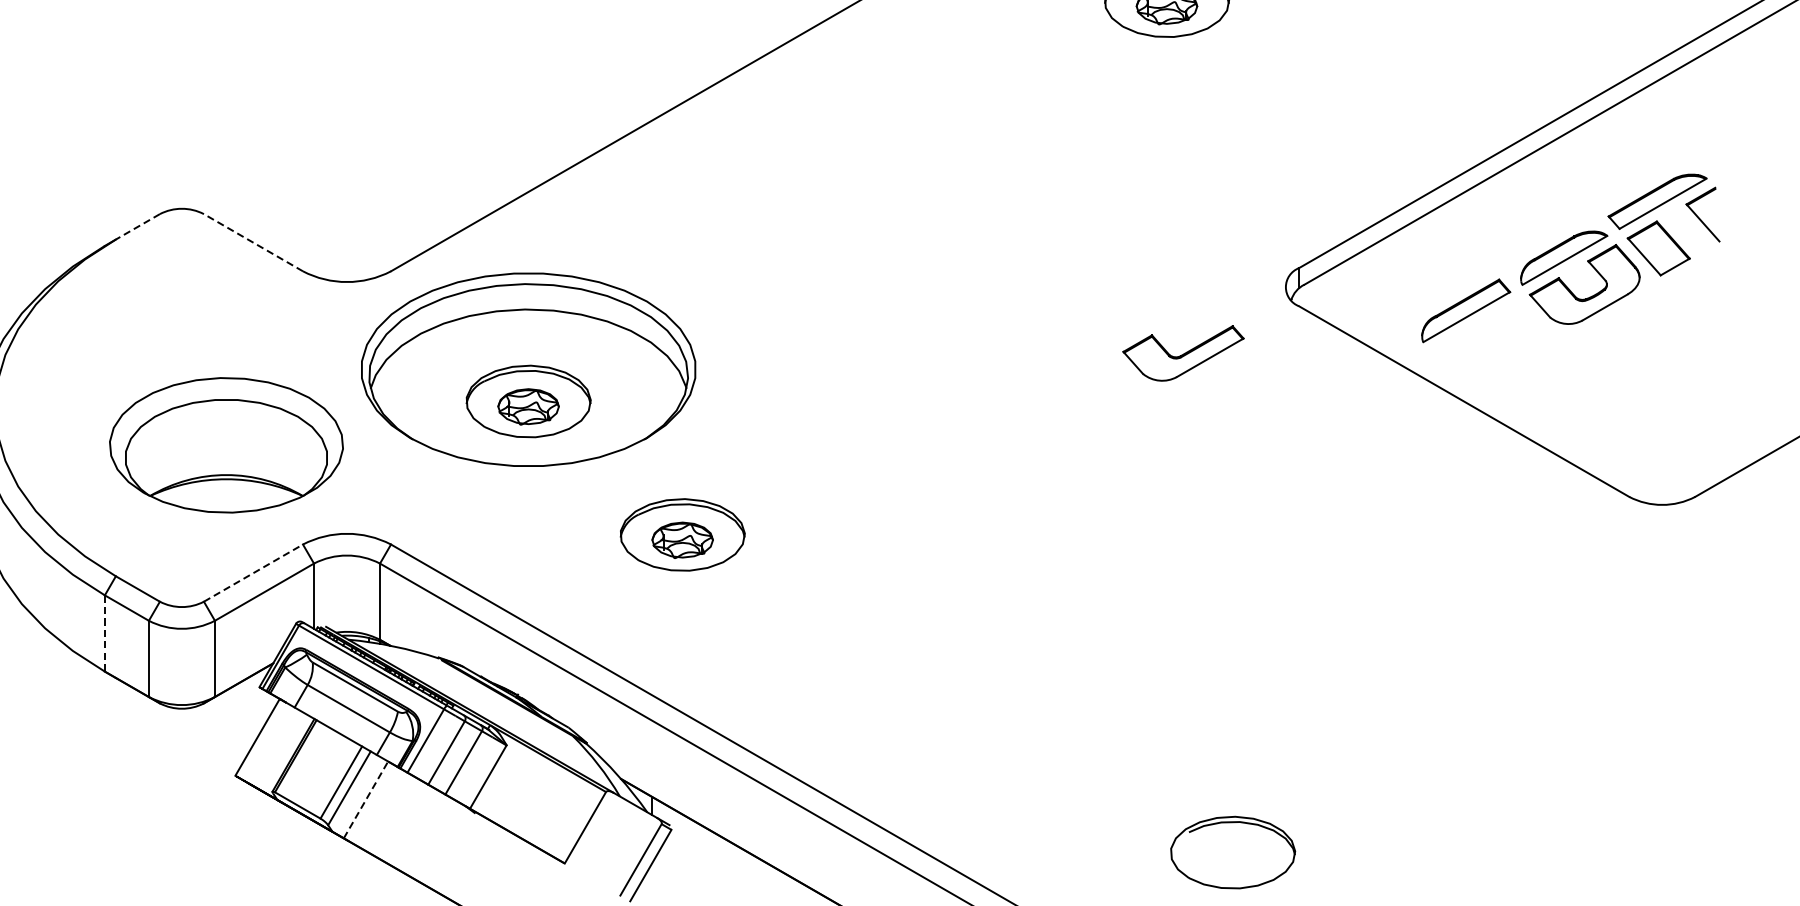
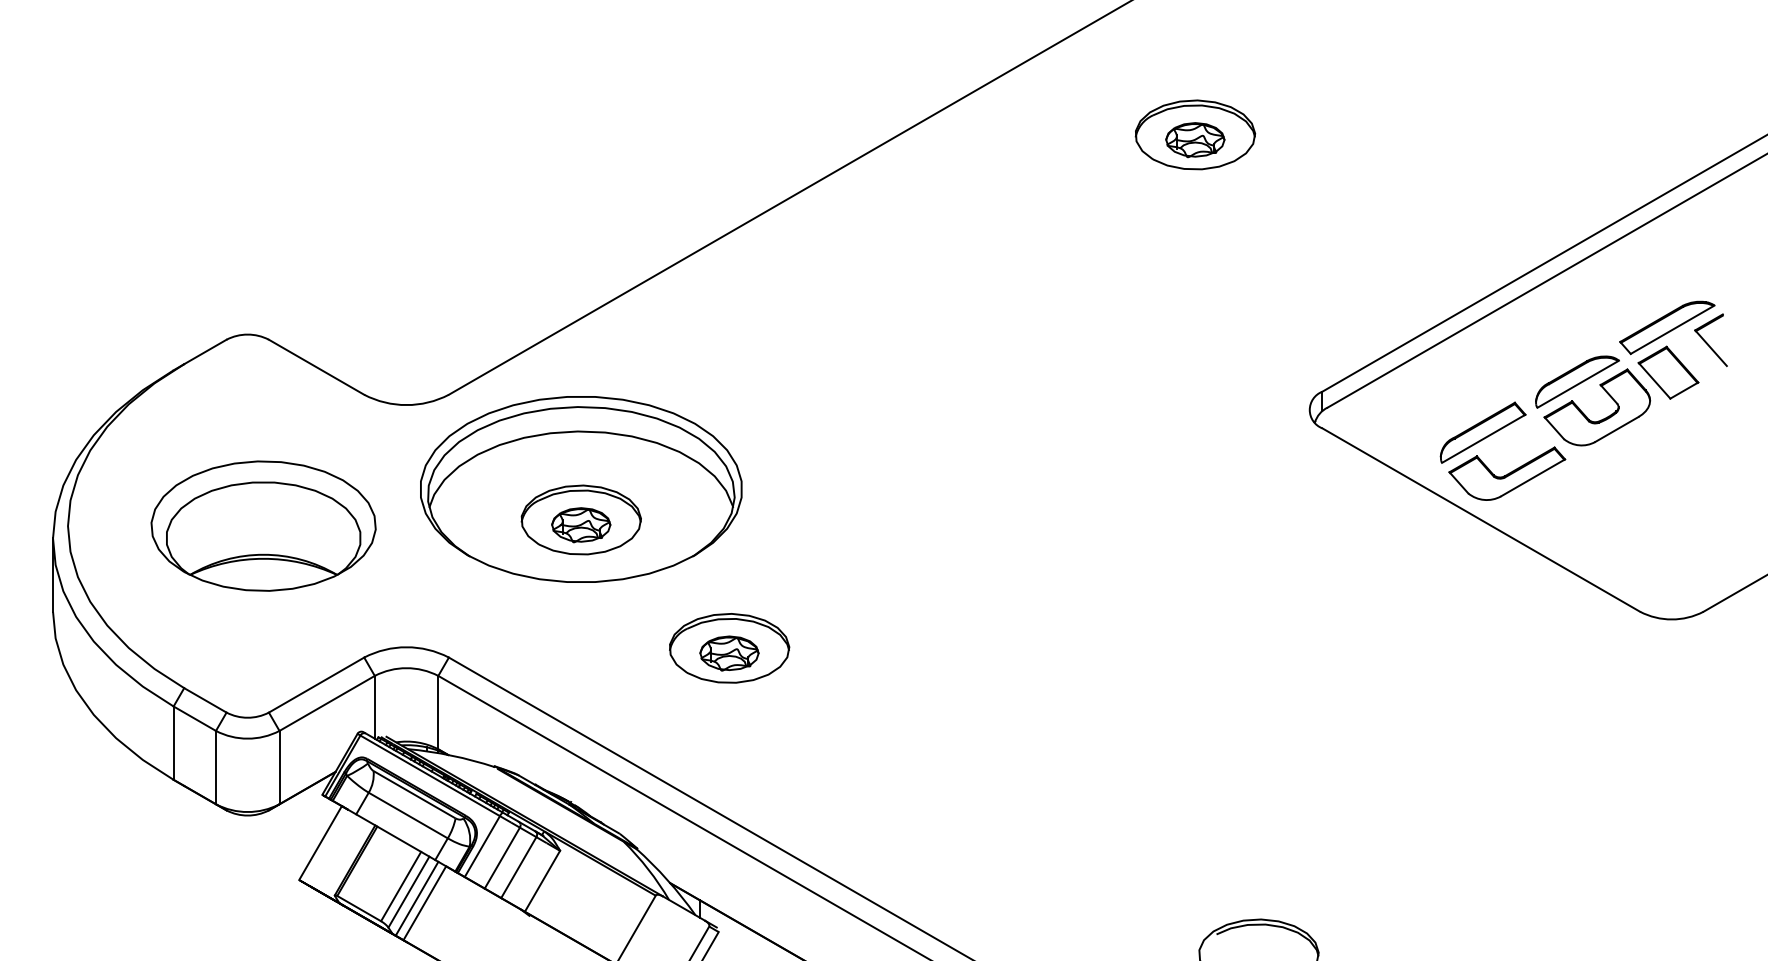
line: (136, 227) -> (204, 352), dashed -> solid
line: (253, 242) -> (316, 367), dashed -> solid
part: (1183, 353) -> (1507, 473), moved
part: (226, 444) -> (263, 525), moved
line: (254, 572) -> (317, 684), dashed -> solid
line: (104, 633) -> (173, 743), dashed -> solid
line: (357, 794) -> (416, 898), added
line: (365, 800) -> (424, 903), dashed -> solid

